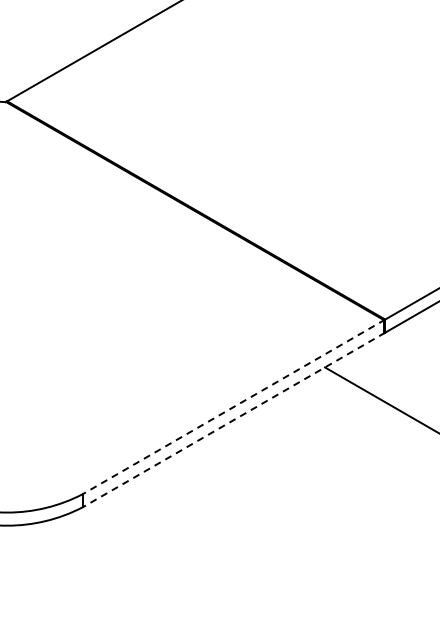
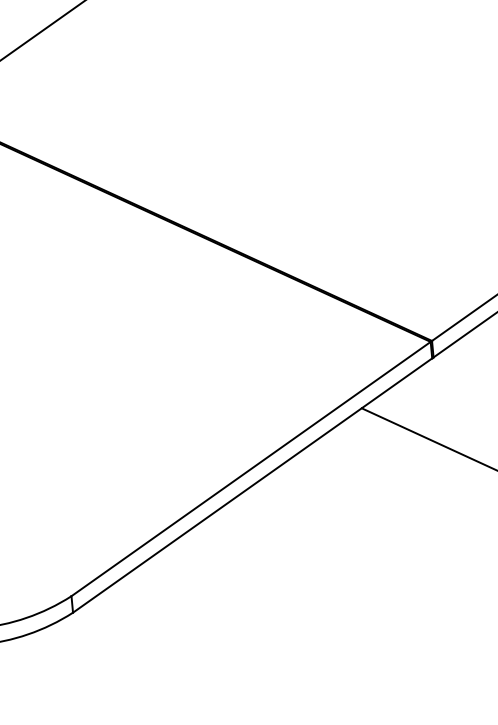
line: (234, 406) -> (252, 468), dashed -> solid
line: (234, 419) -> (253, 484), dashed -> solid

